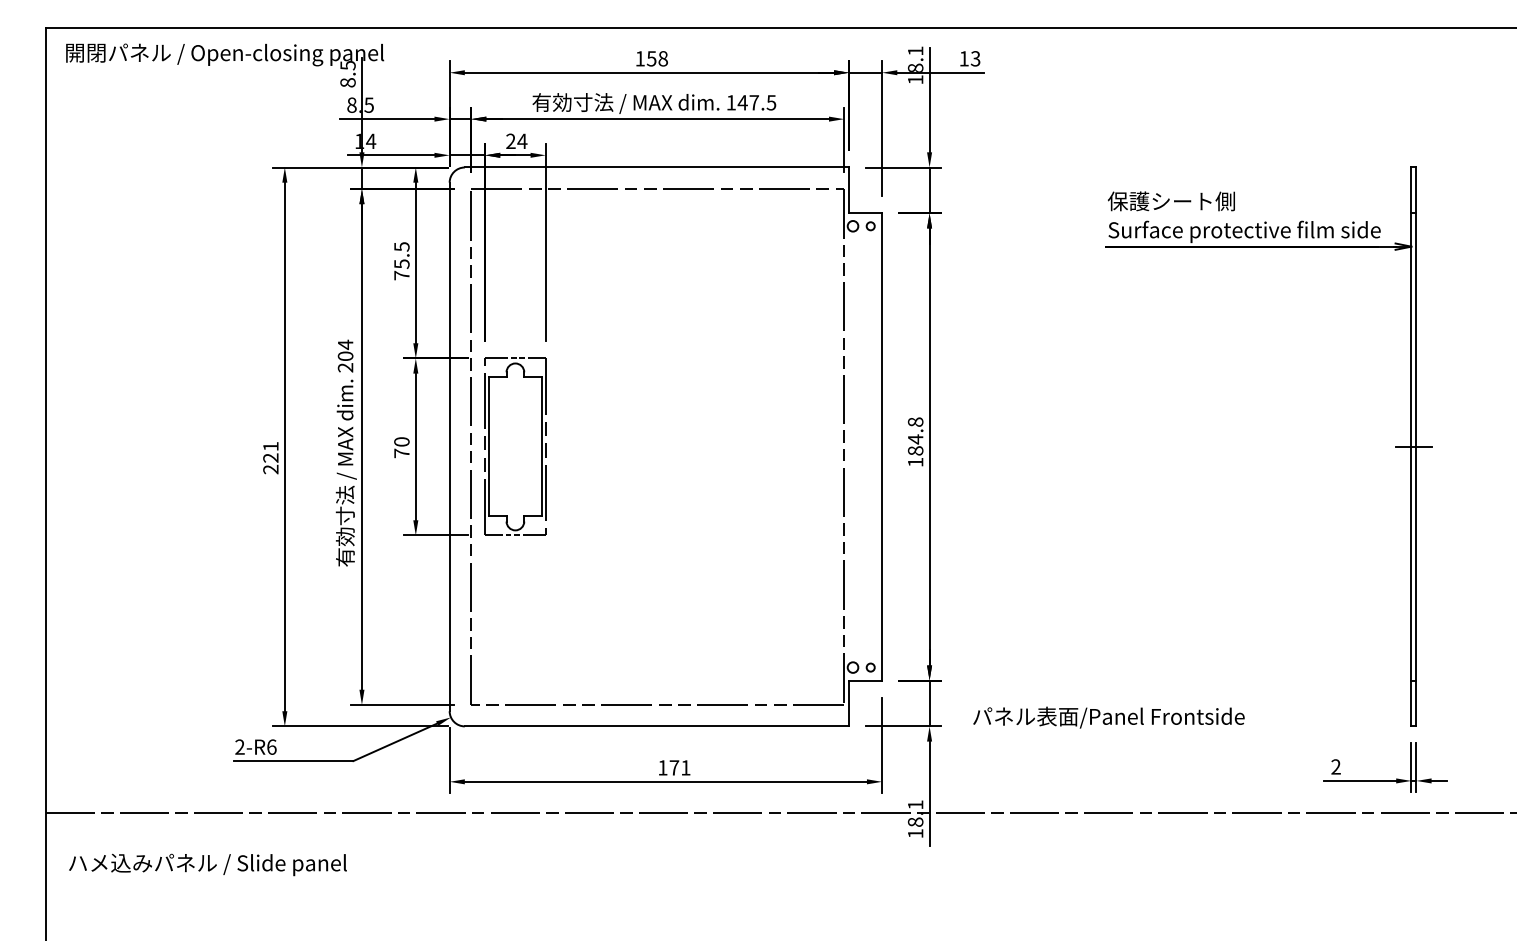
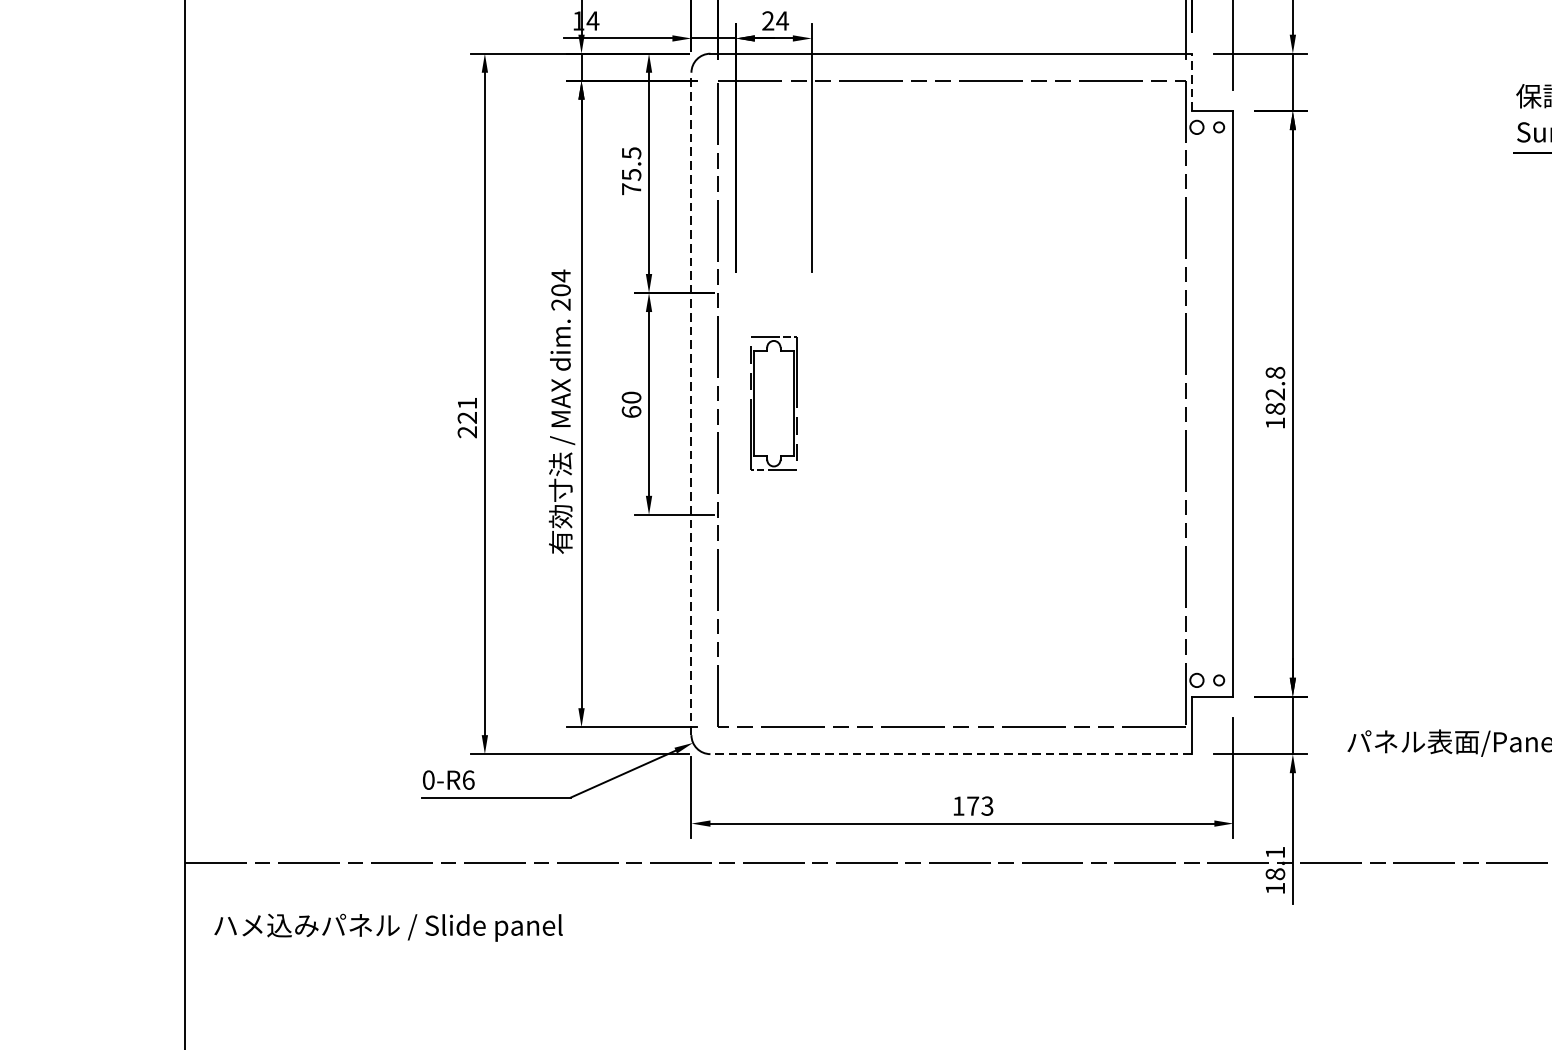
line: (849, 190) -> (1192, 82), solid -> dashed
text: (915, 439) -> (1275, 394), 184.8 -> 182.8
line: (449, 446) -> (691, 403), solid -> dashed
part: (515, 446) -> (773, 403), size x0.6
text: (401, 453) -> (631, 412), 70 -> 60
line: (656, 726) -> (950, 754), solid -> dashed
text: (239, 746) -> (428, 779), 2-R6 -> 0-R6
text: (685, 767) -> (986, 805), 171 -> 173

